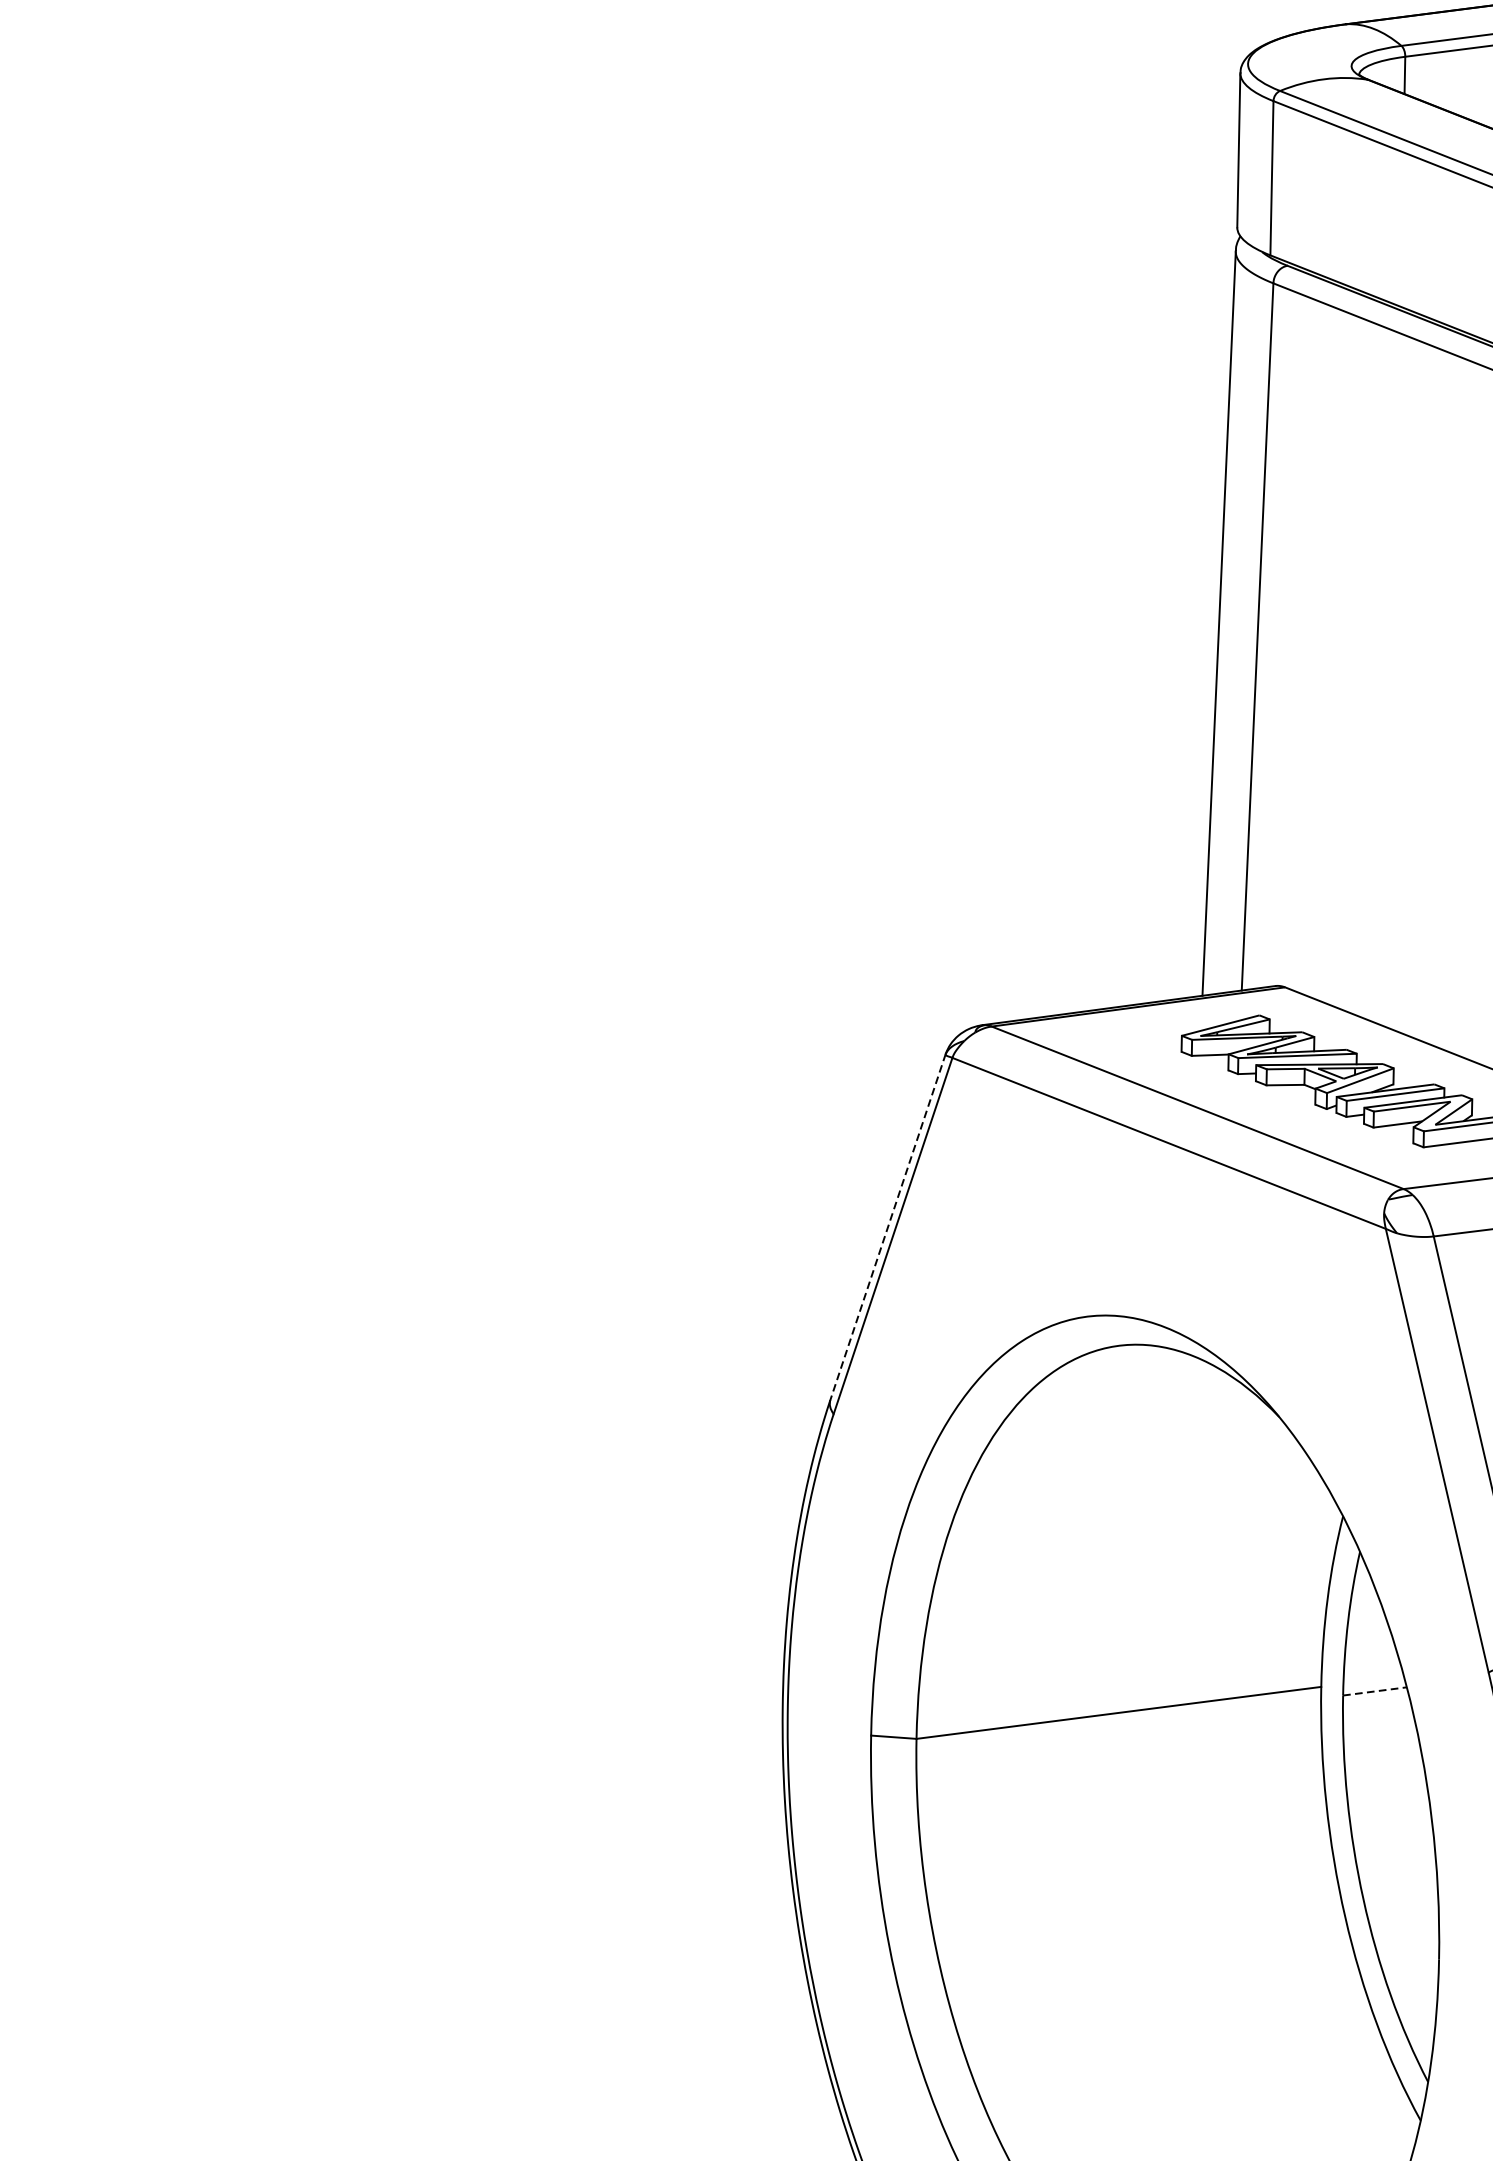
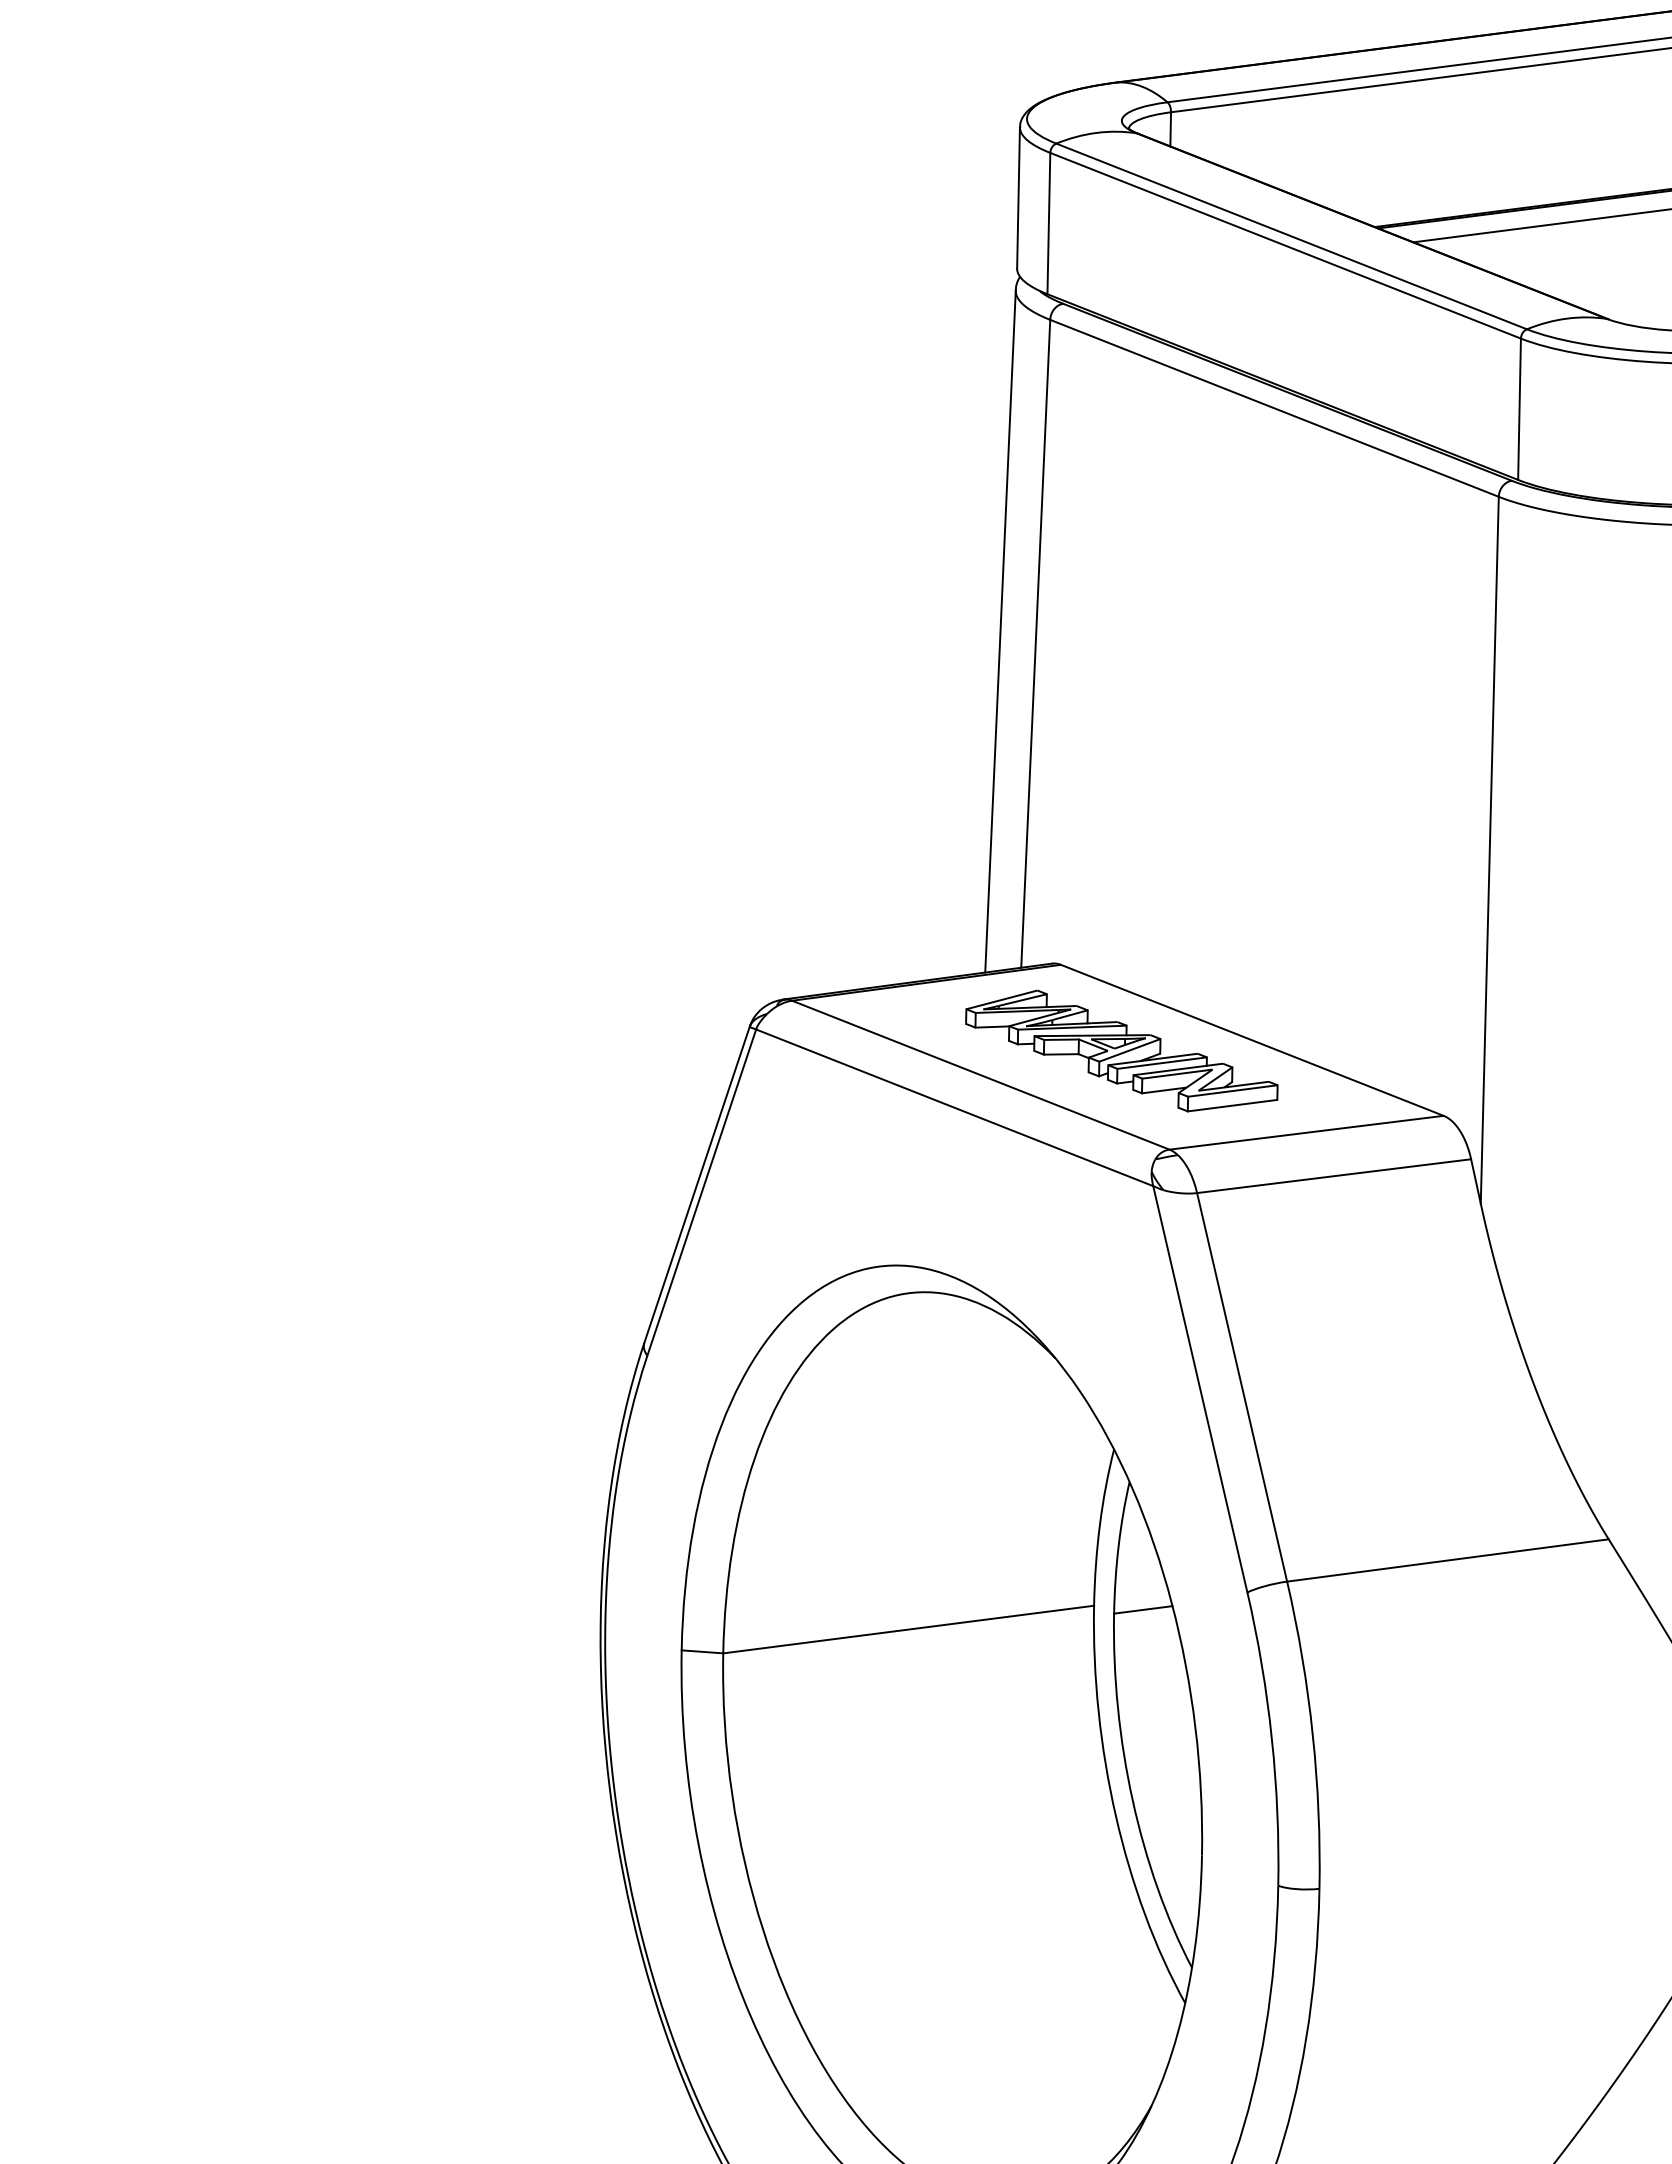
line: (888, 1227) -> (697, 1184), dashed -> solid
line: (1375, 1690) -> (1143, 1609), dashed -> solid

